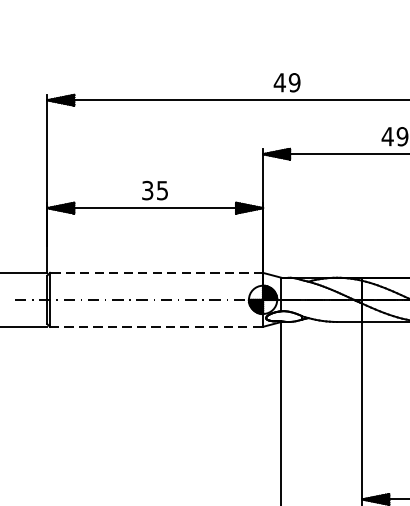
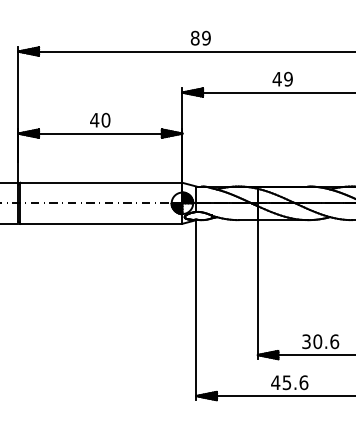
text: (278, 81) -> (194, 37), 49 -> 89
text: (155, 189) -> (100, 119), 35 -> 40
line: (156, 272) -> (101, 182), dashed -> solid
line: (156, 326) -> (101, 223), dashed -> solid

